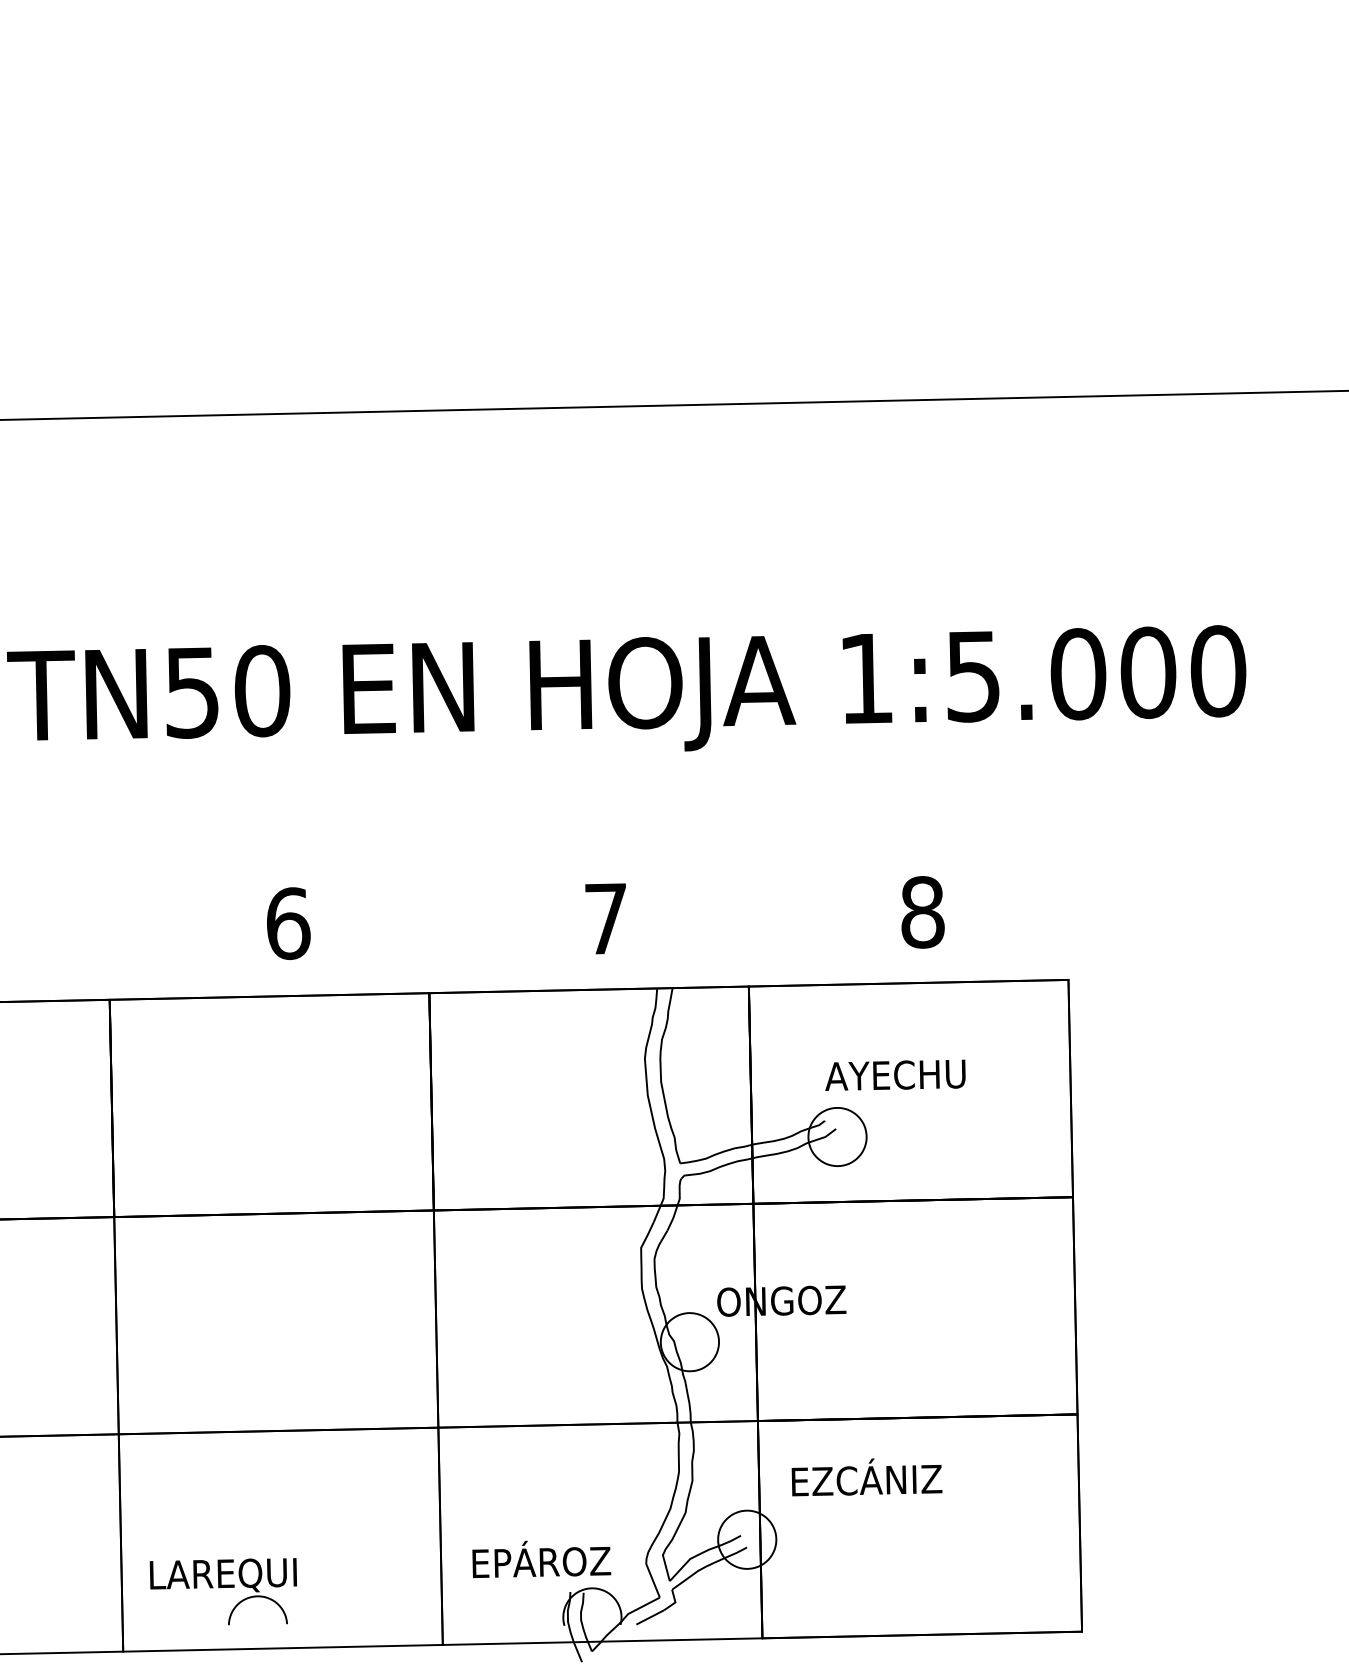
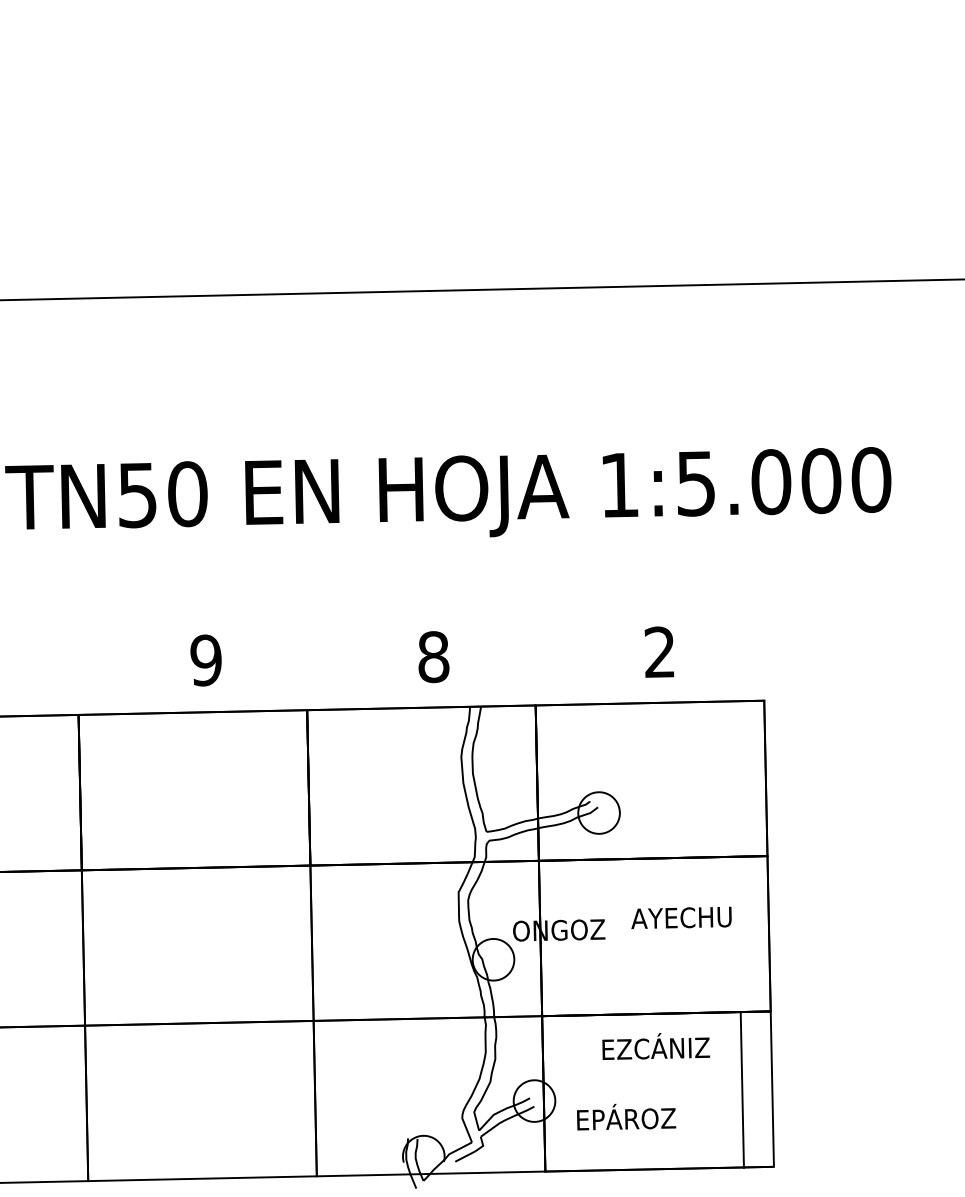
text: (921, 912) -> (659, 652), 8 -> 2
text: (605, 919) -> (433, 657), 7 -> 8
text: (288, 923) -> (206, 660), 6 -> 9
text: (895, 1074) -> (681, 917), moved
text: (867, 1477) -> (656, 1046), moved
line: (1078, 1522) -> (741, 1089), moved
text: (541, 1558) -> (626, 1116), moved
part: (222, 1592) -> (159, 1138), removed

